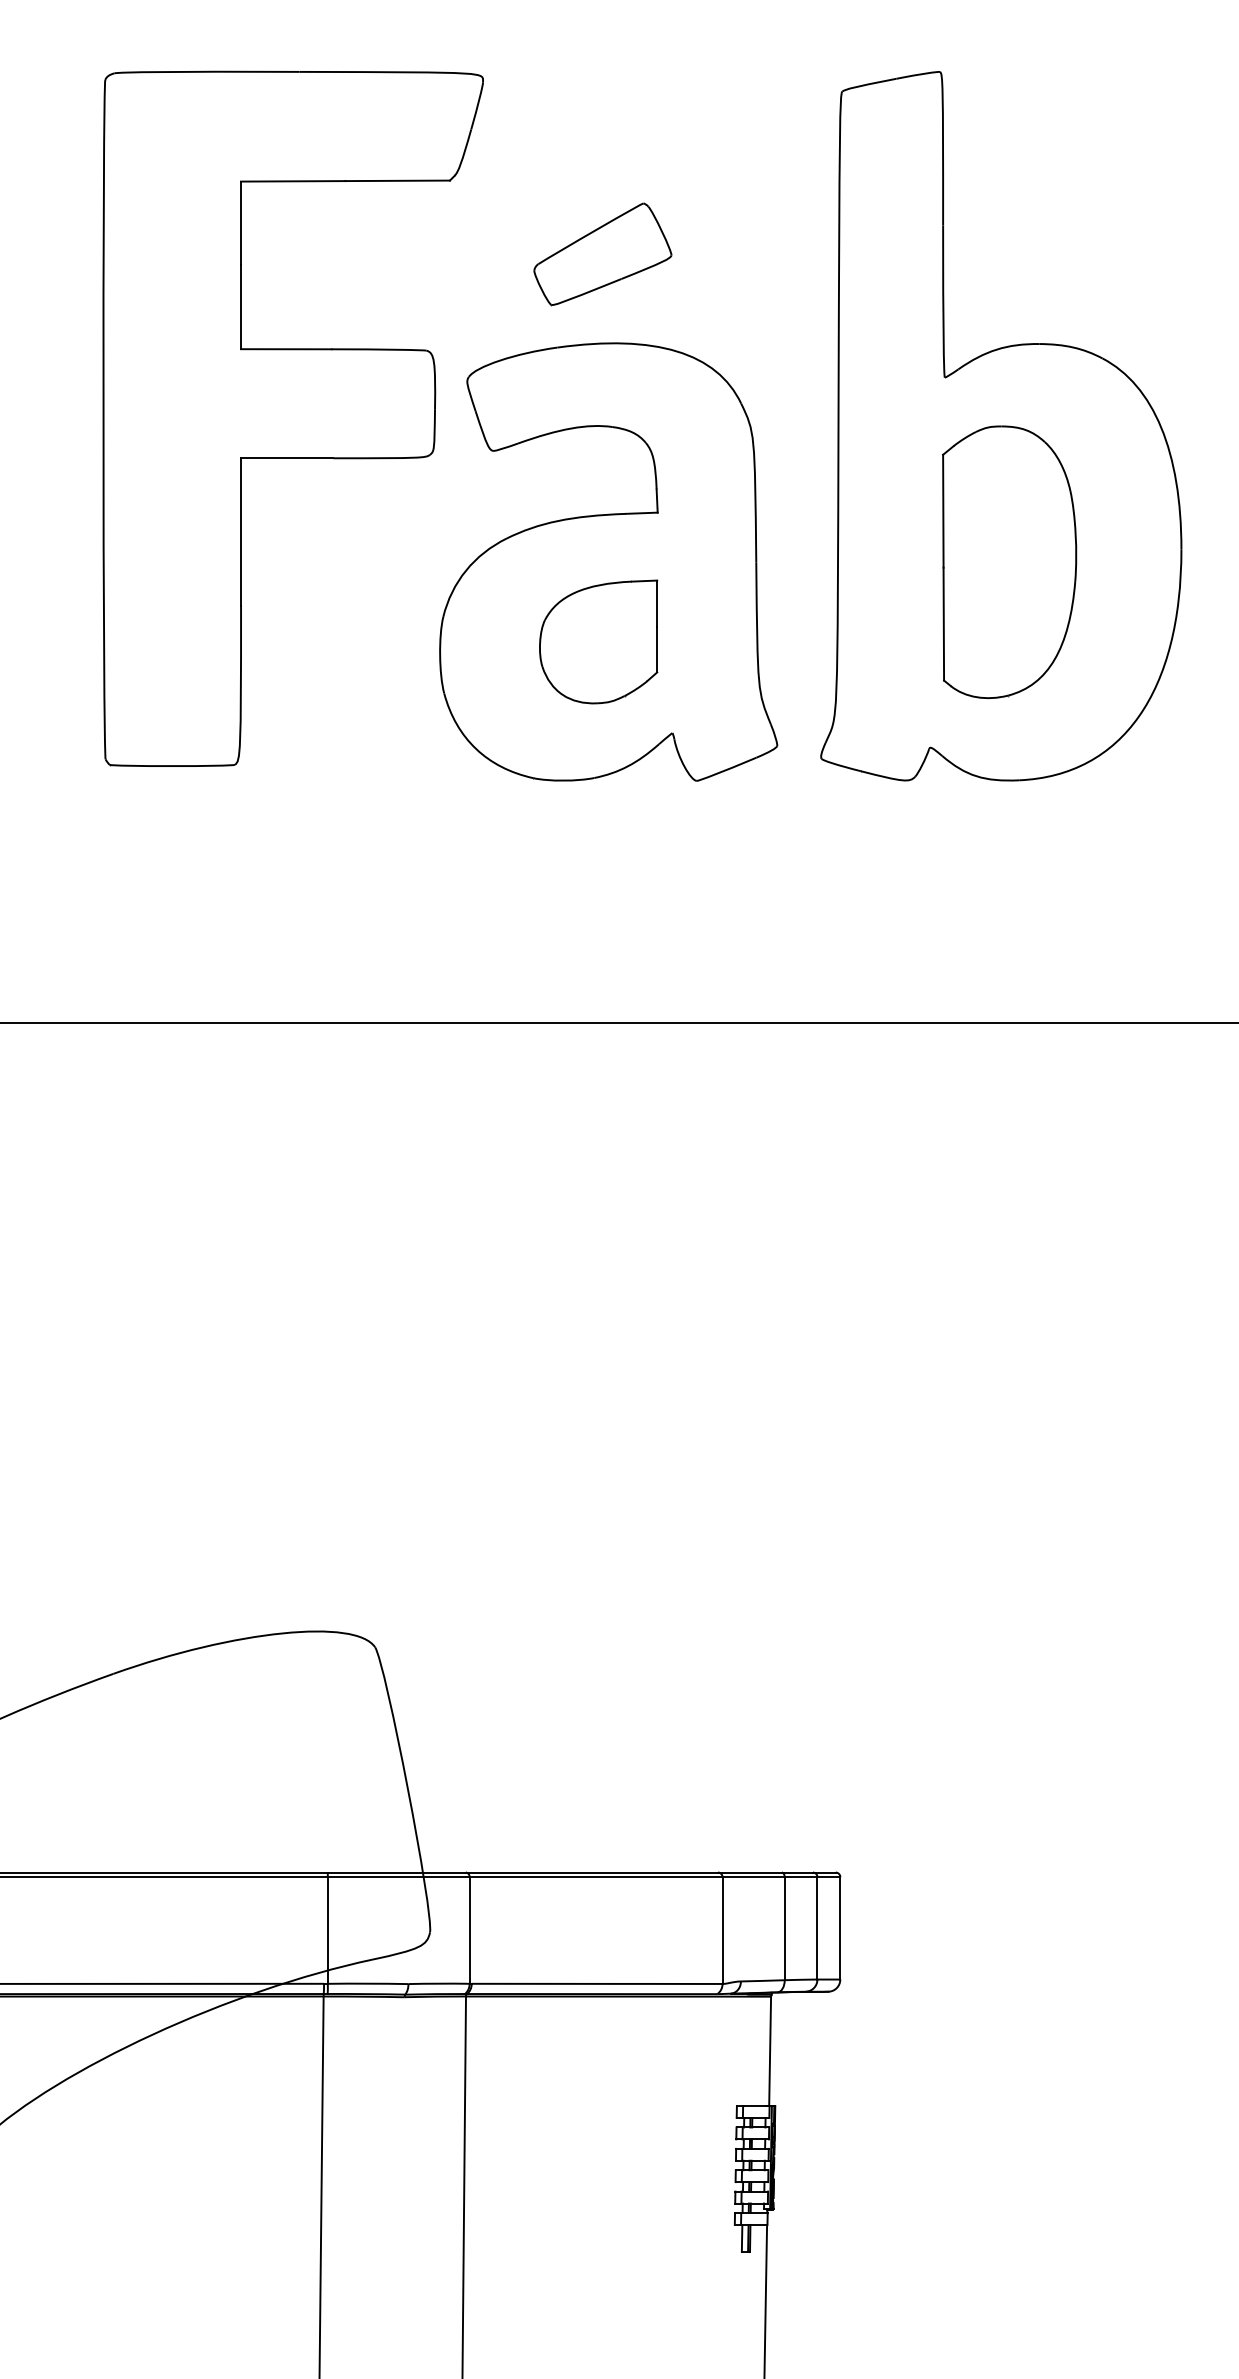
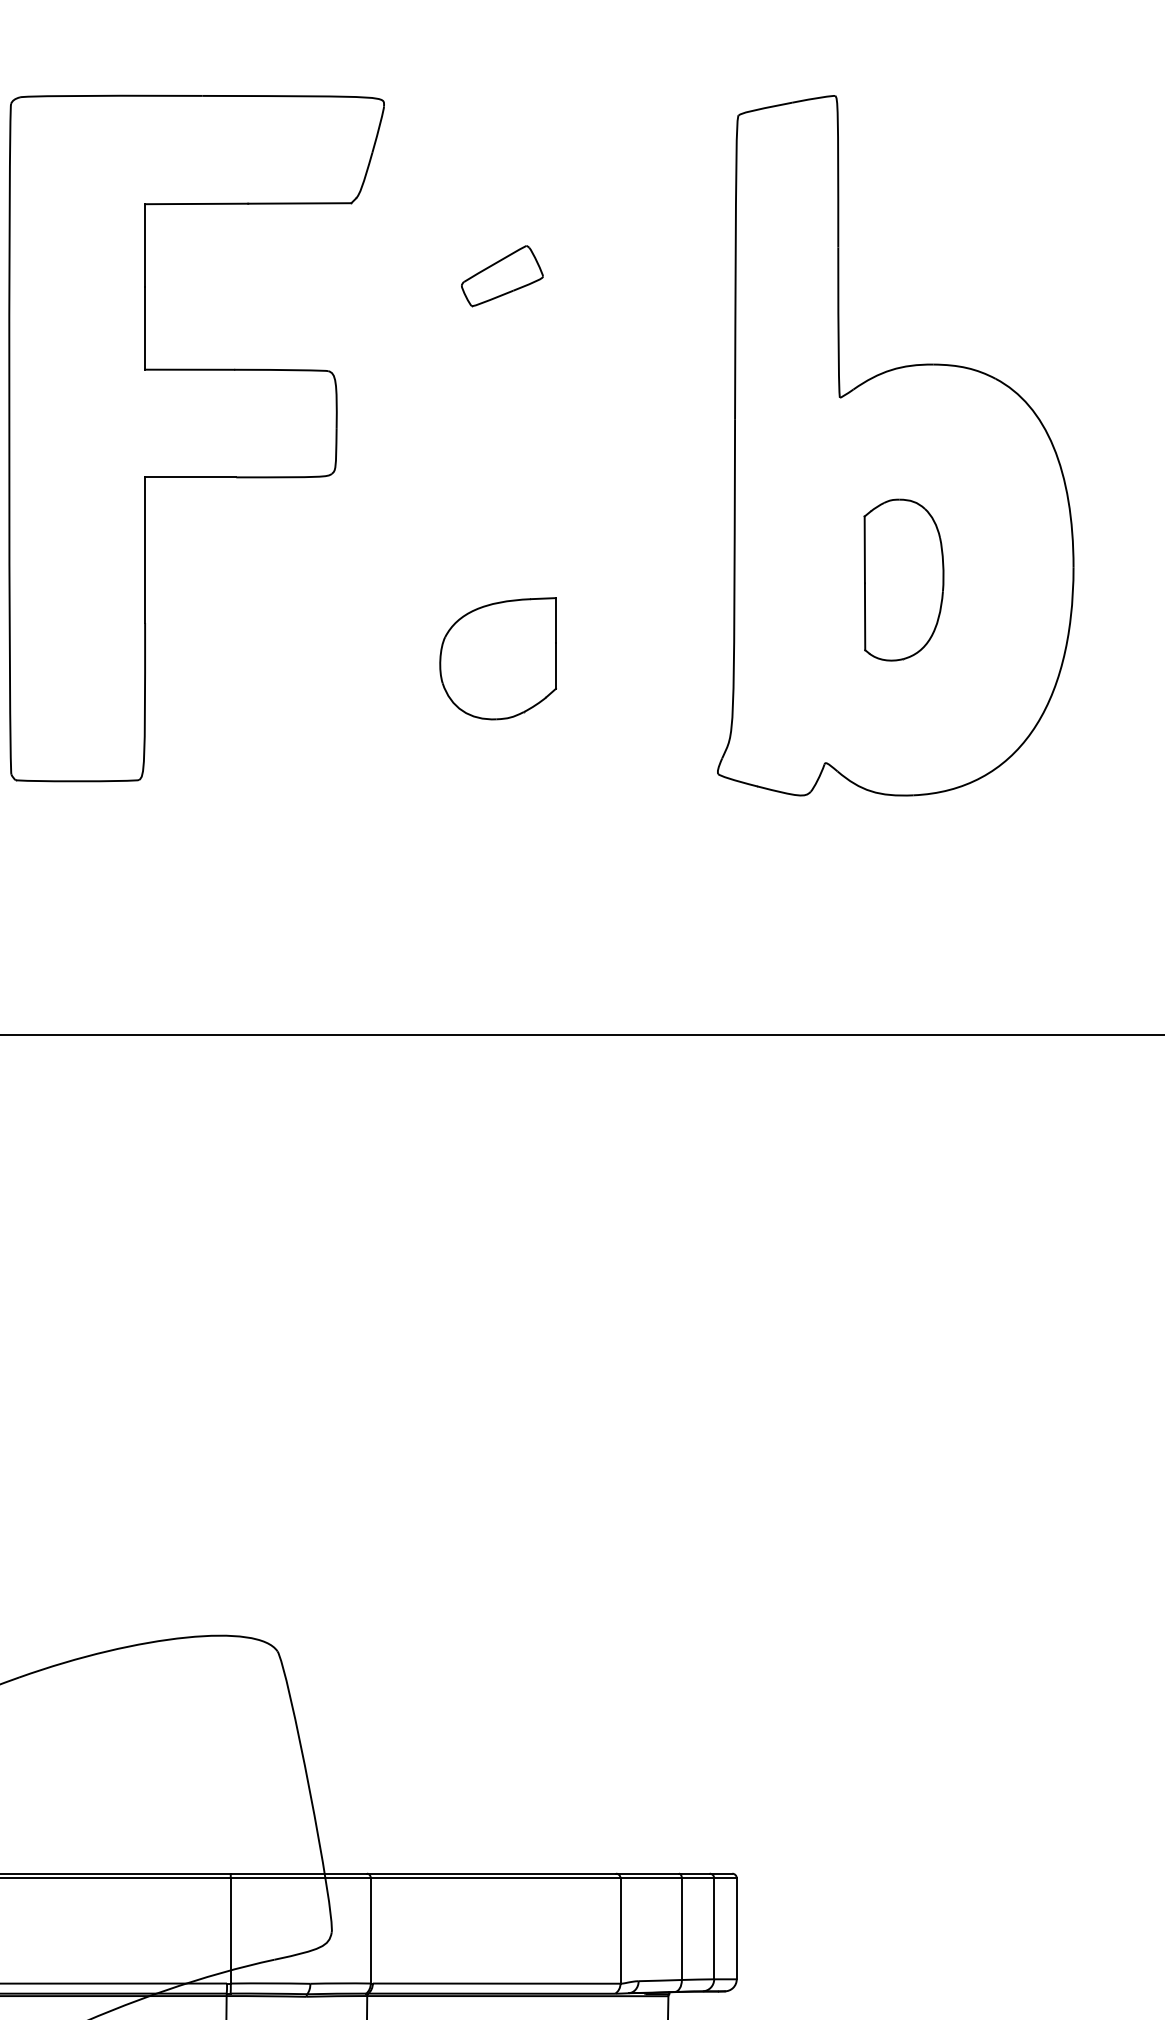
part: (602, 254) -> (501, 276), size x0.6
part: (608, 561) -> (507, 579), removed
part: (1009, 562) -> (903, 580), size x0.6

